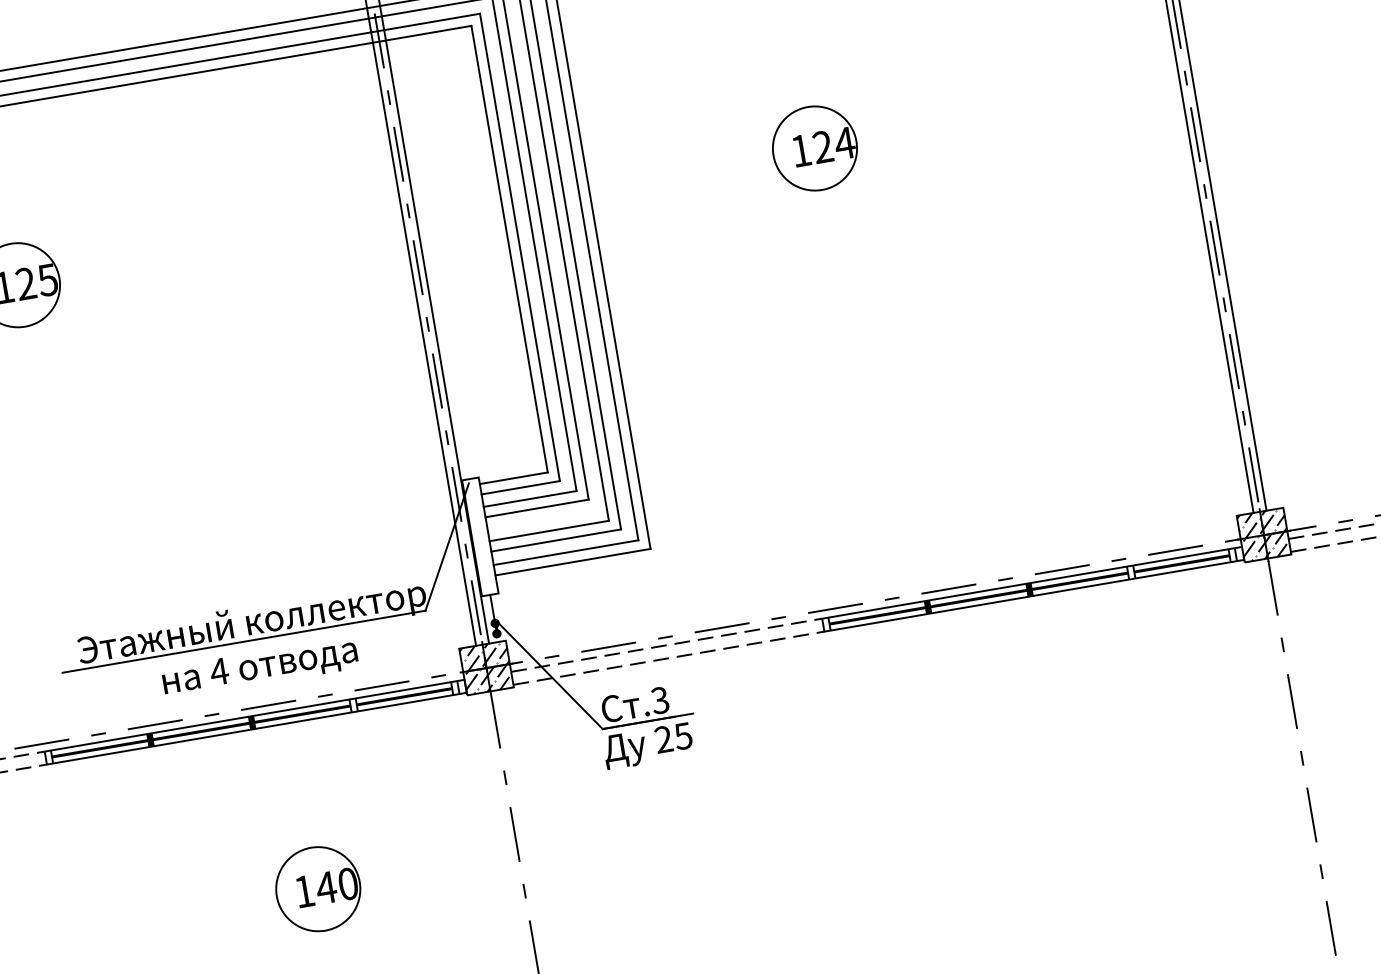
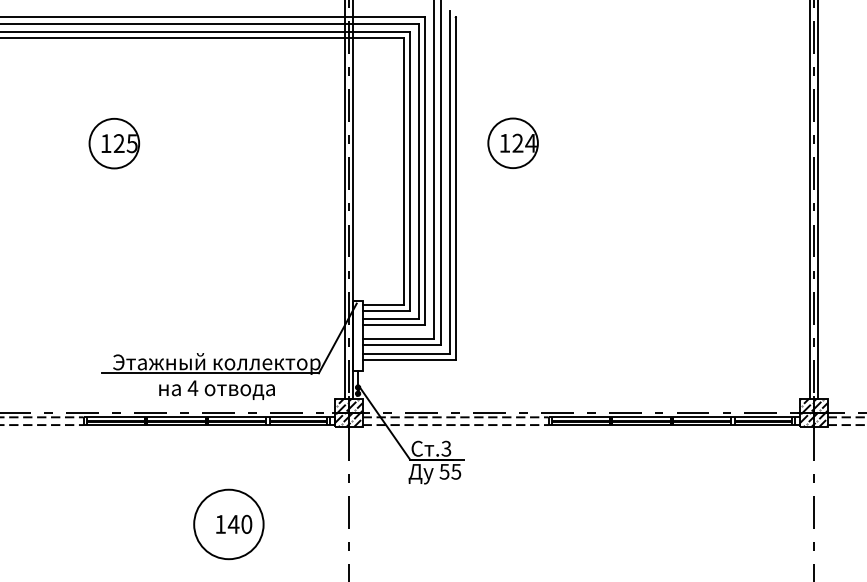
part: (813, 147) -> (512, 142), moved
text: (663, 739) -> (444, 471), 25 -> 55
circle: (317, 889) -> (228, 524), size x1.4

